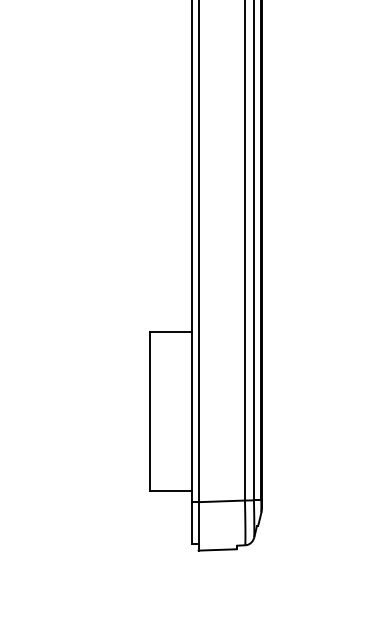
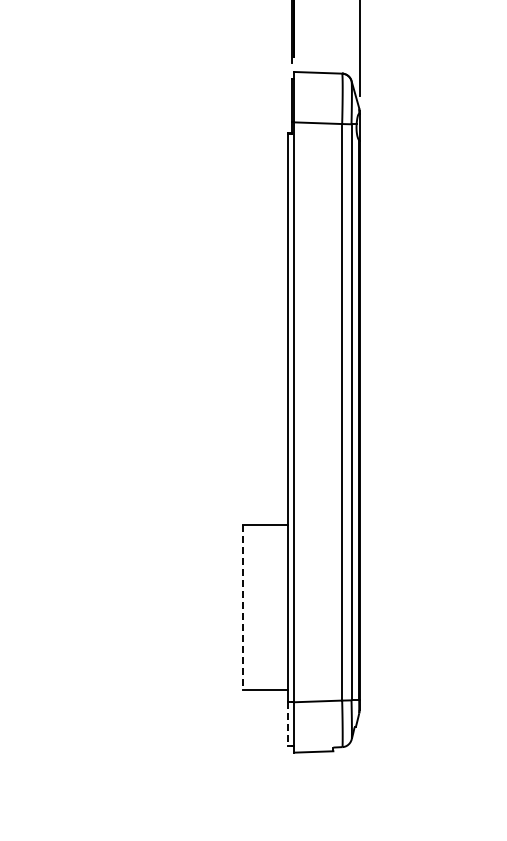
line: (150, 411) -> (243, 607), solid -> dashed
line: (192, 523) -> (287, 724), solid -> dashed

